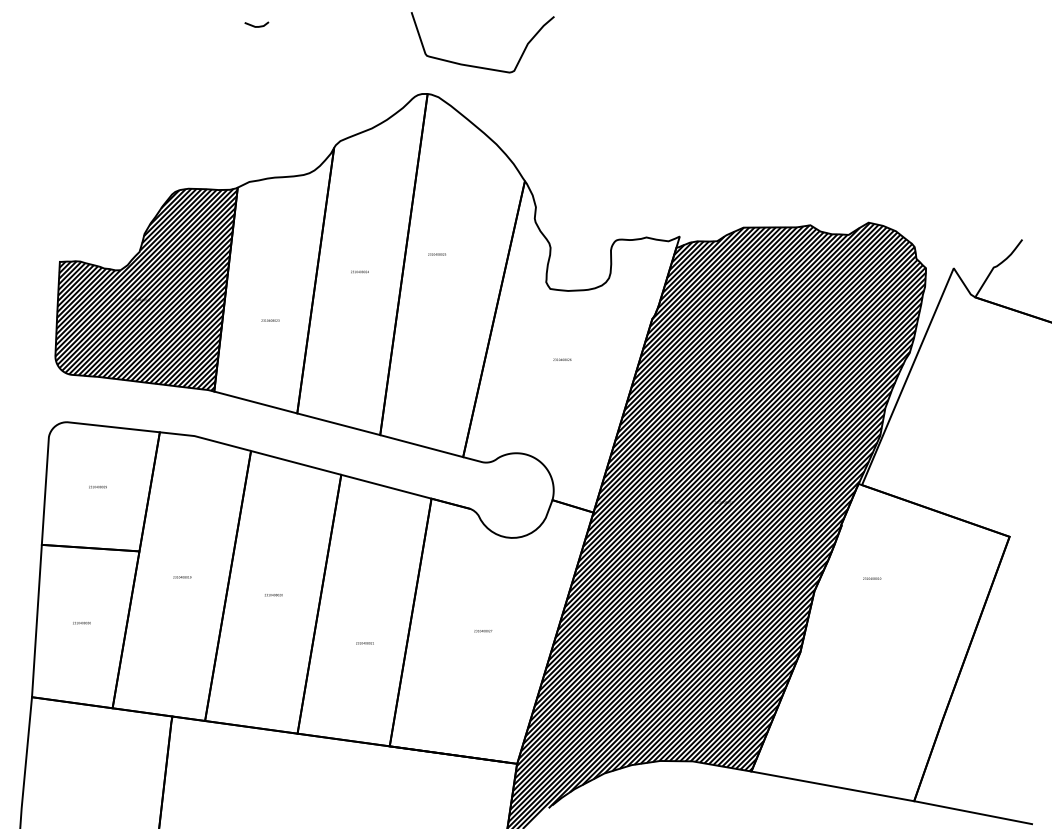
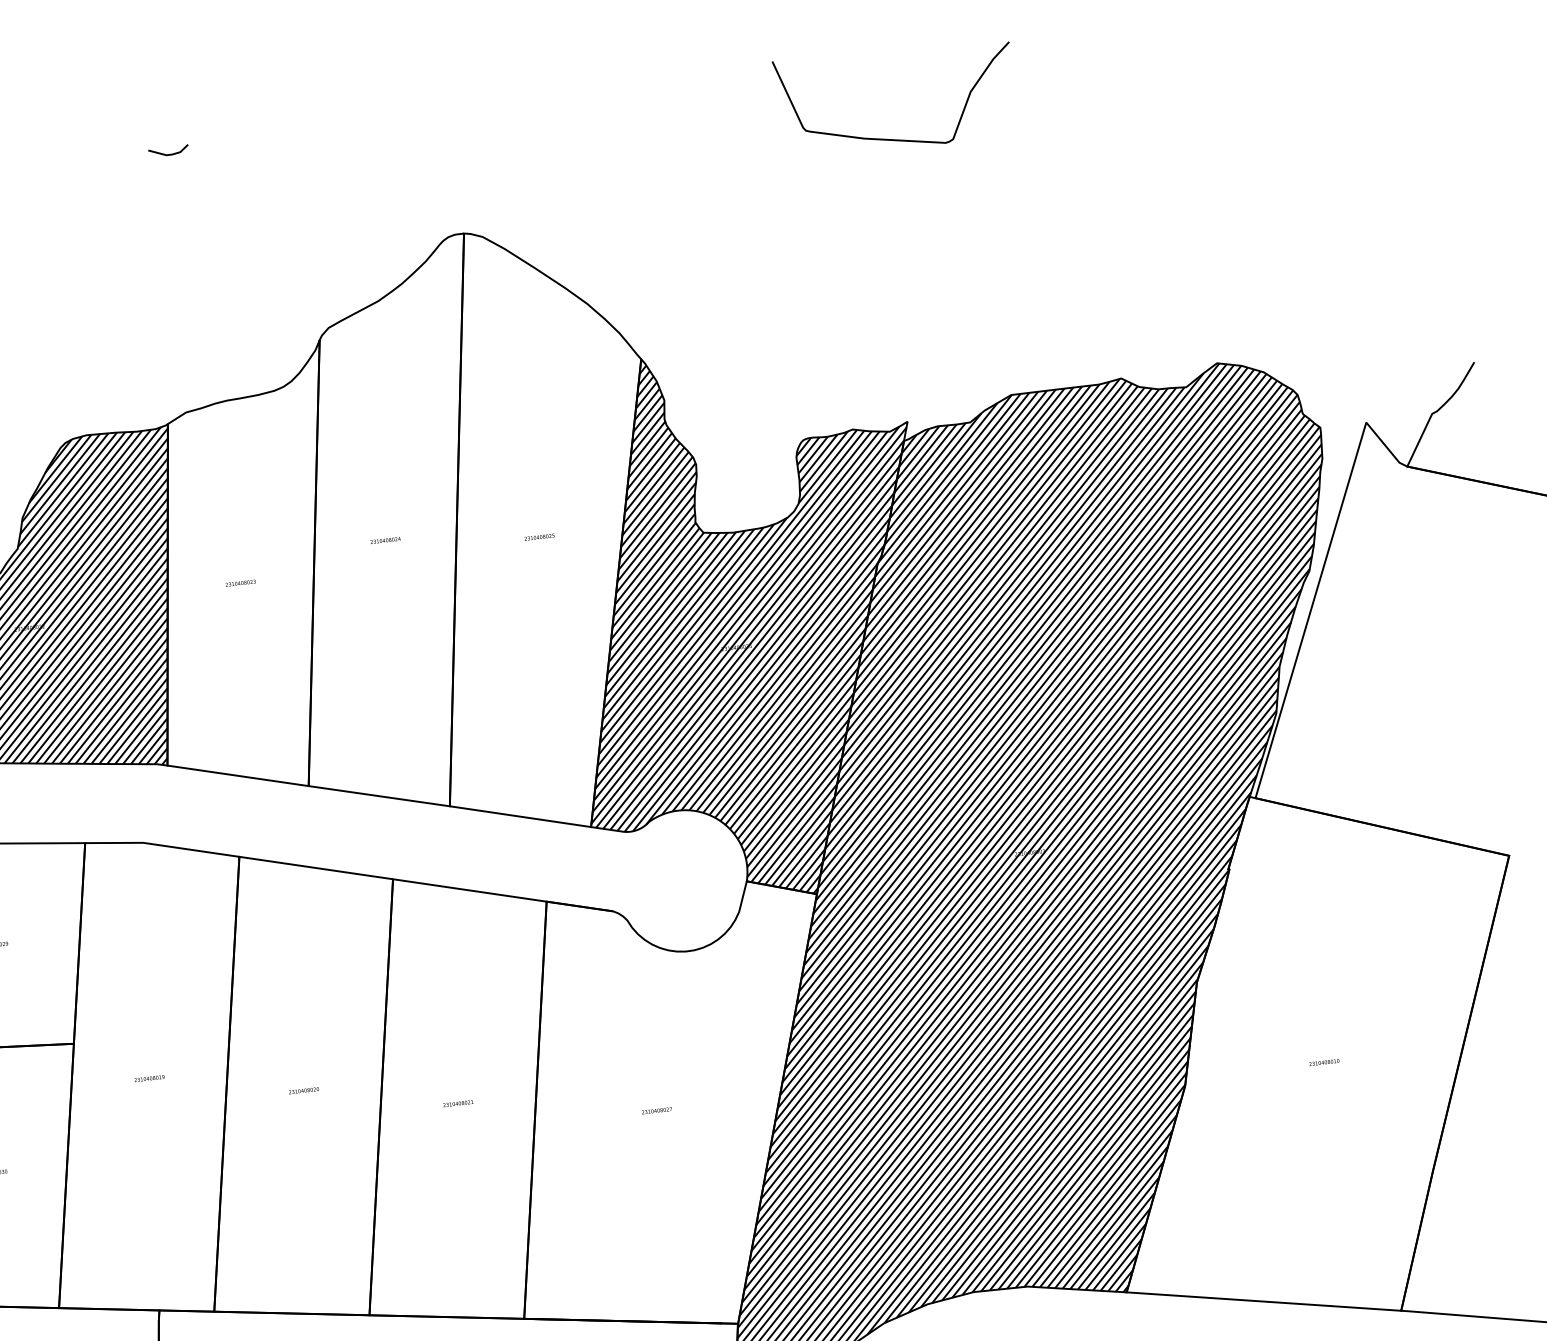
curve: (480, 66) -> (896, 138), moved
text: (436, 254) -> (538, 537), moved
text: (270, 320) -> (240, 582), moved
hatch: (570, 346) -> (747, 624), added
text: (872, 578) -> (1324, 1062), moved
text: (364, 643) -> (457, 1104), moved

